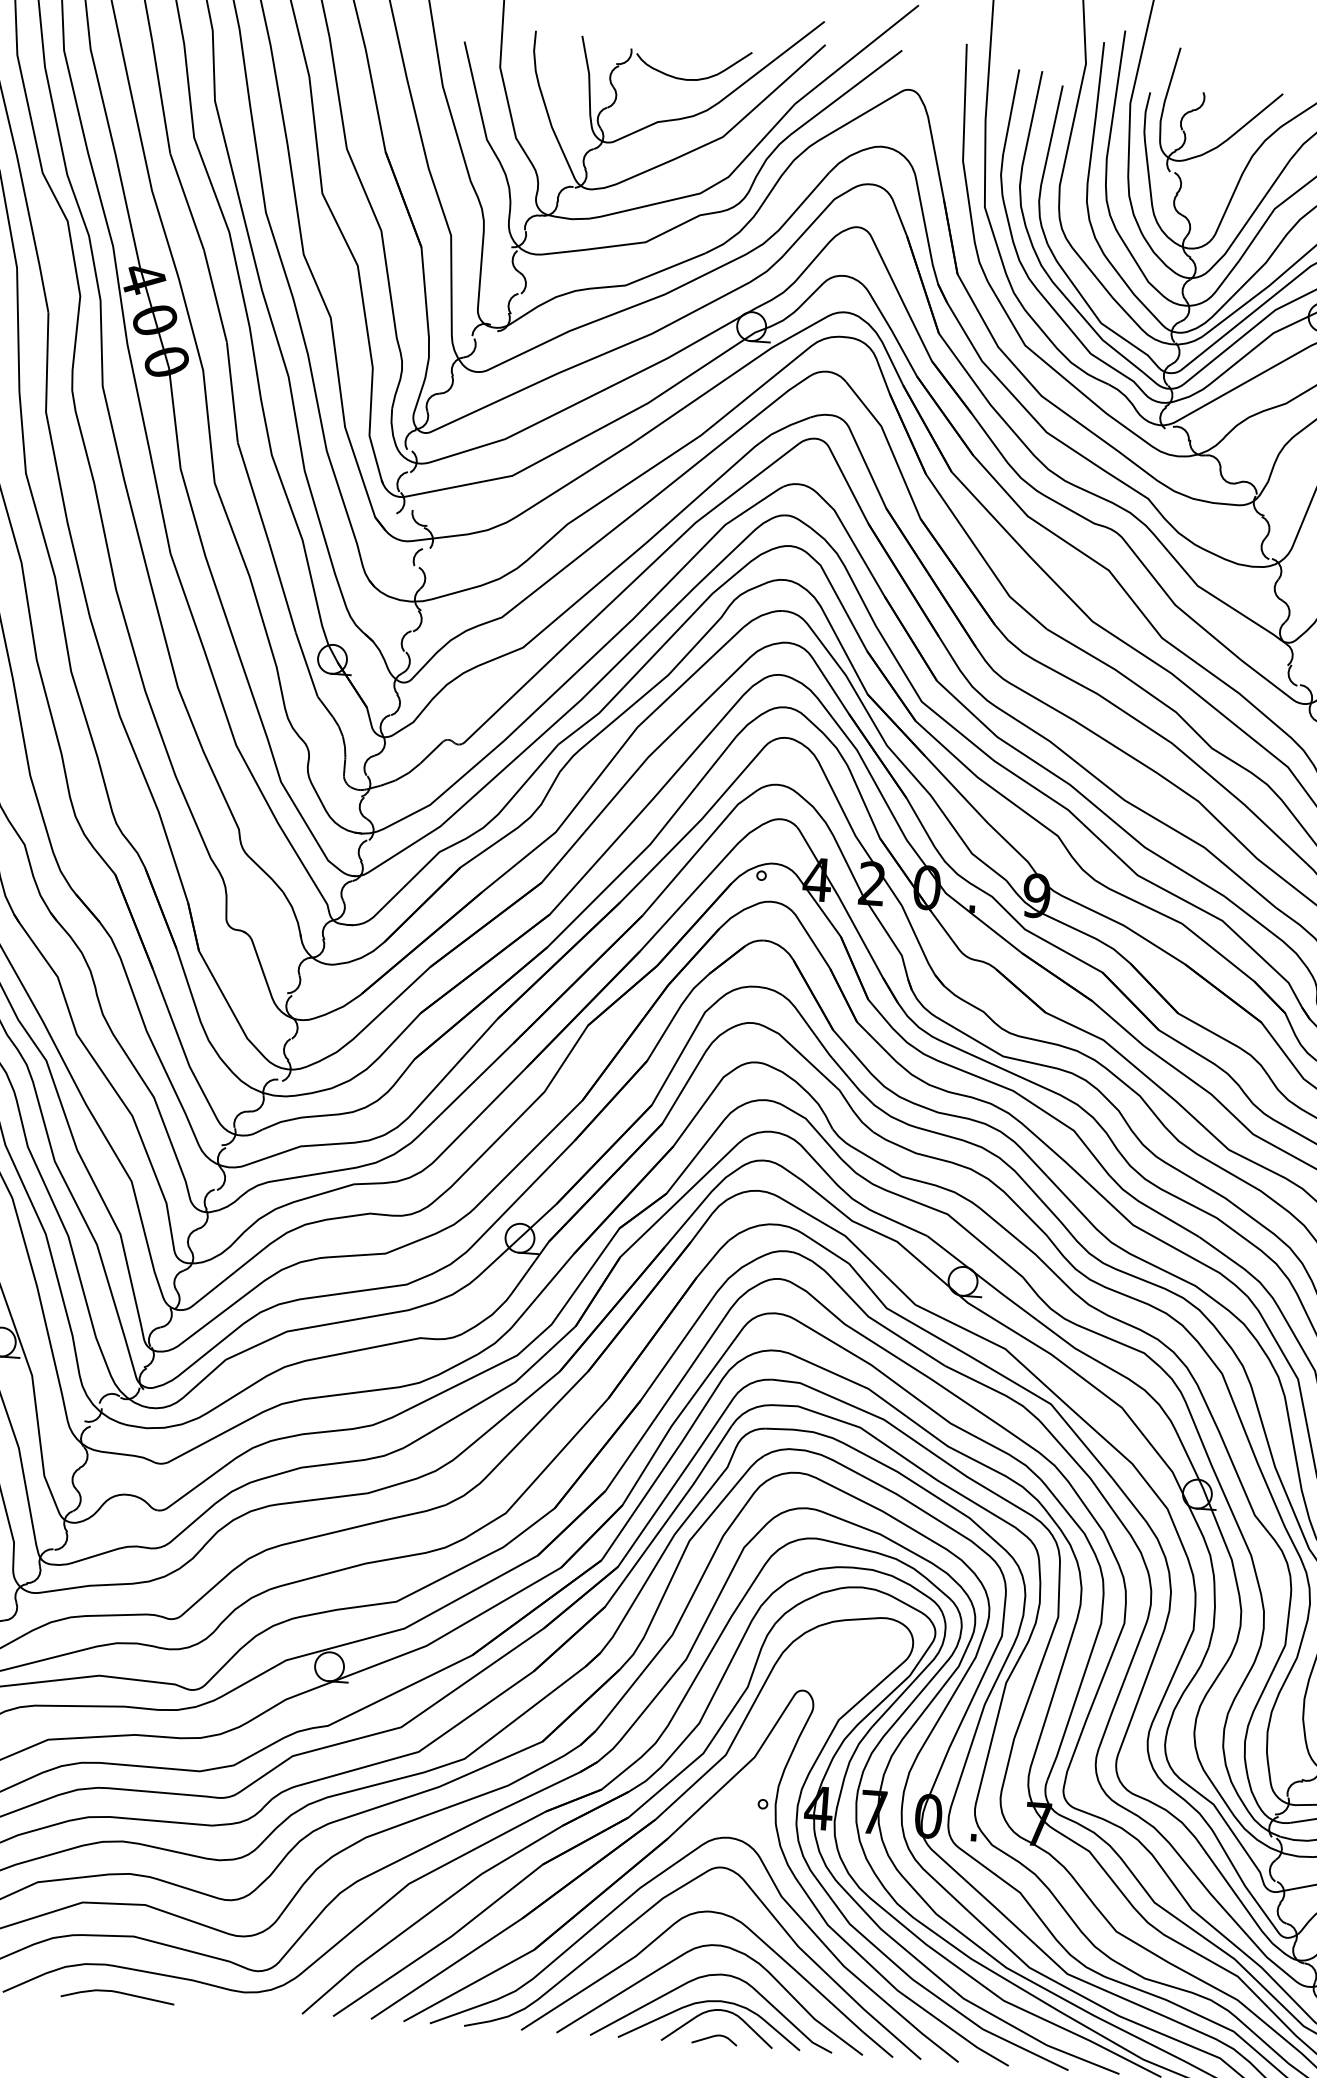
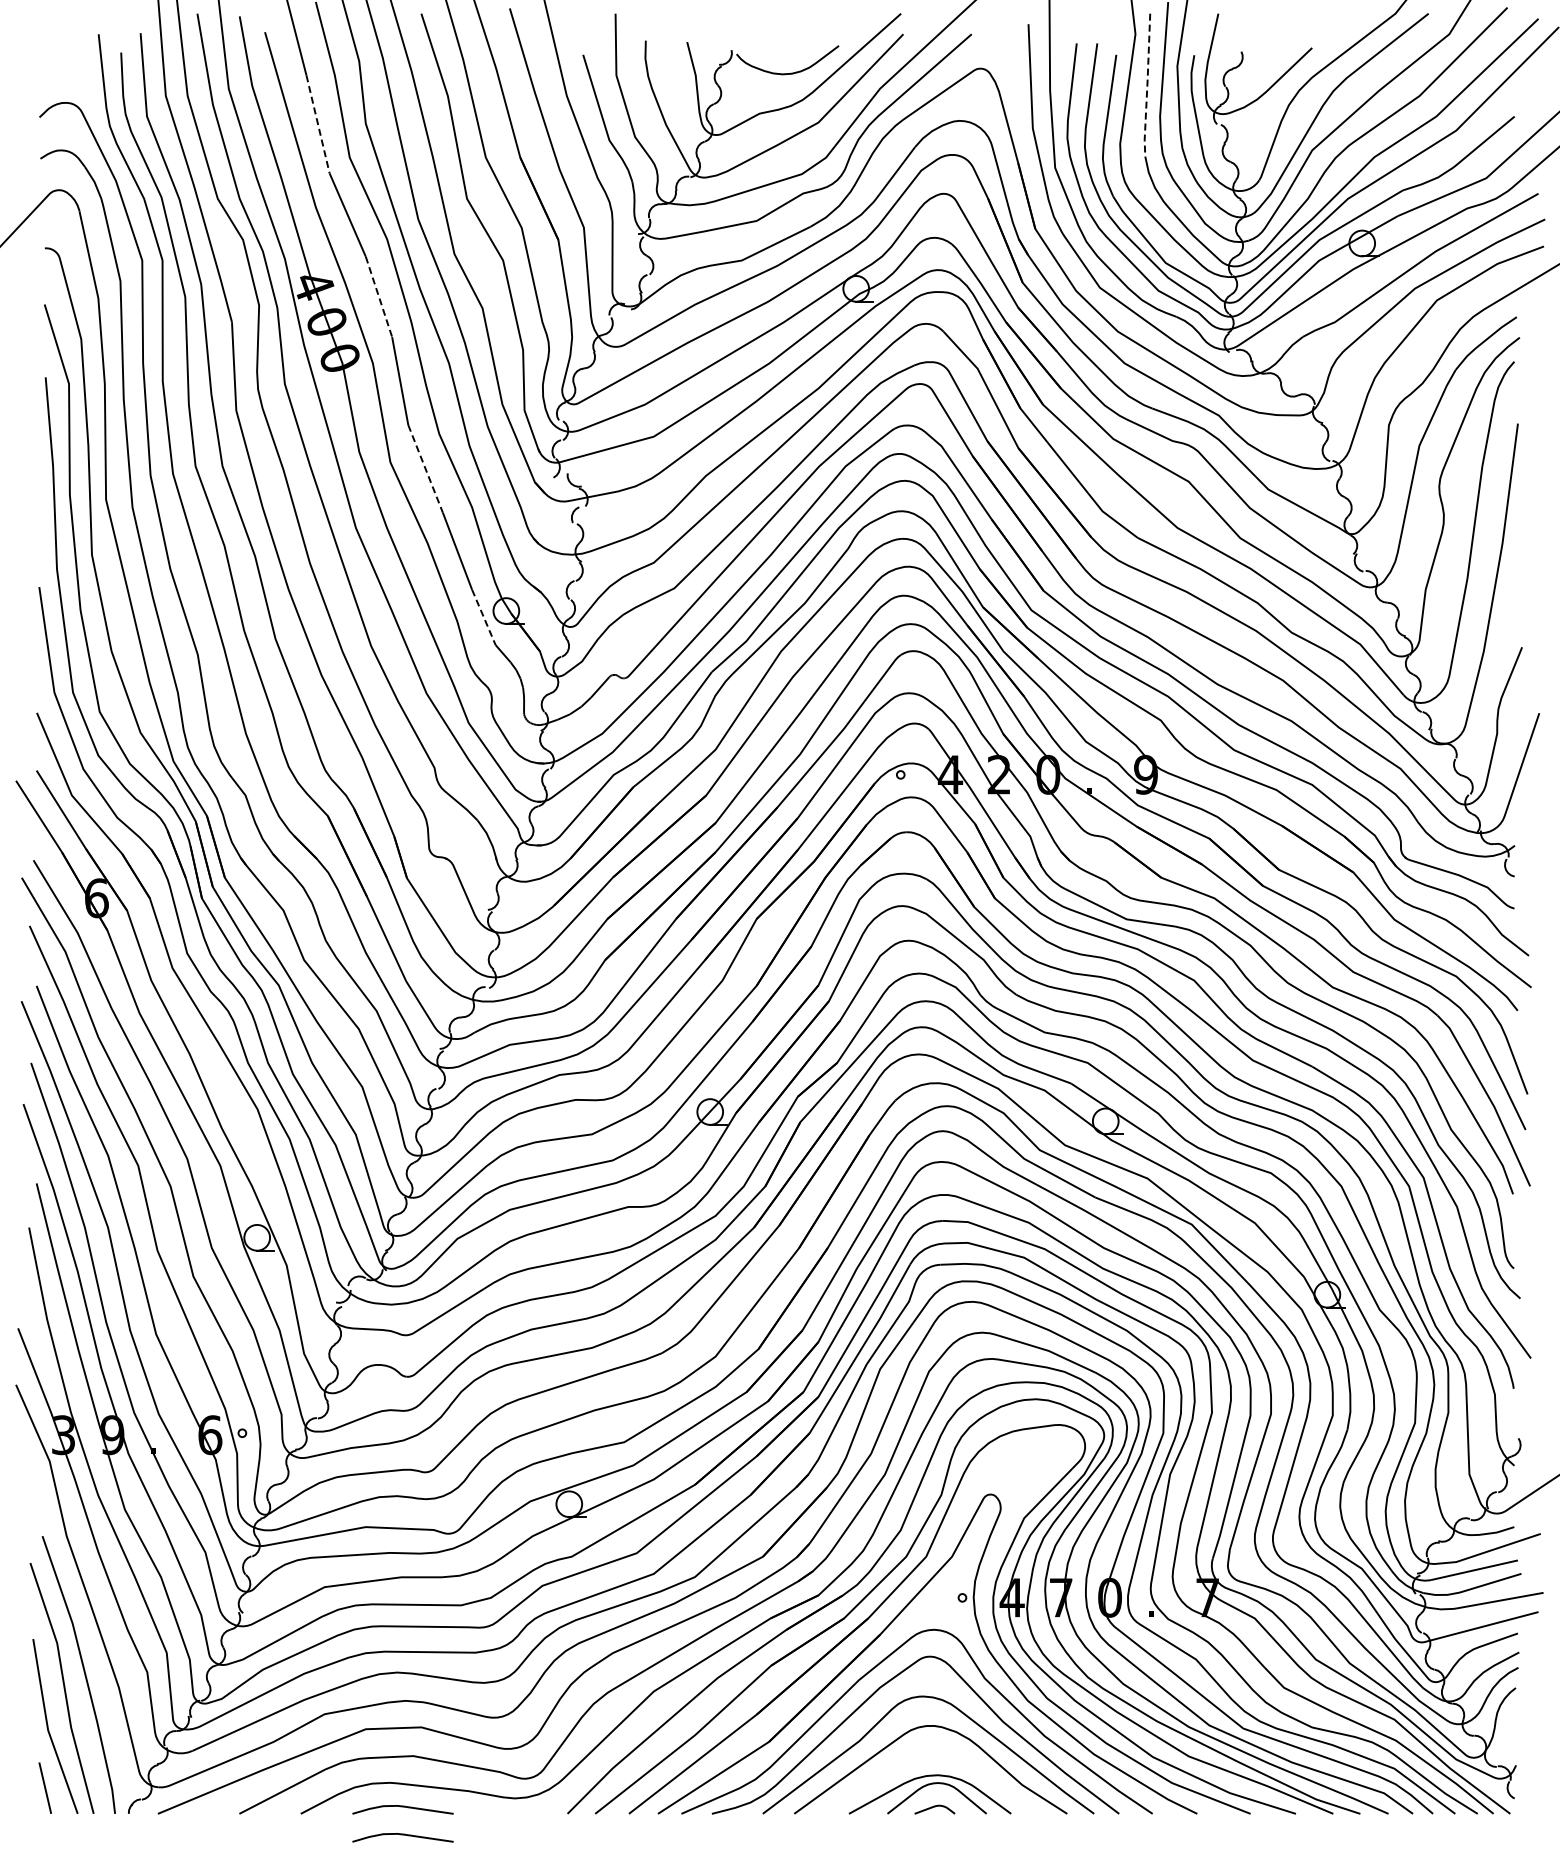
line: (161, 97) -> (318, 124), solid -> dashed
line: (1095, 122) -> (1147, 85), solid -> dashed
line: (216, 297) -> (379, 297), solid -> dashed
line: (253, 493) -> (425, 469), solid -> dashed
line: (307, 664) -> (484, 617), solid -> dashed
curve: (704, 1977) -> (921, 1755), removed
curve: (115, 2024) -> (402, 1835), added

